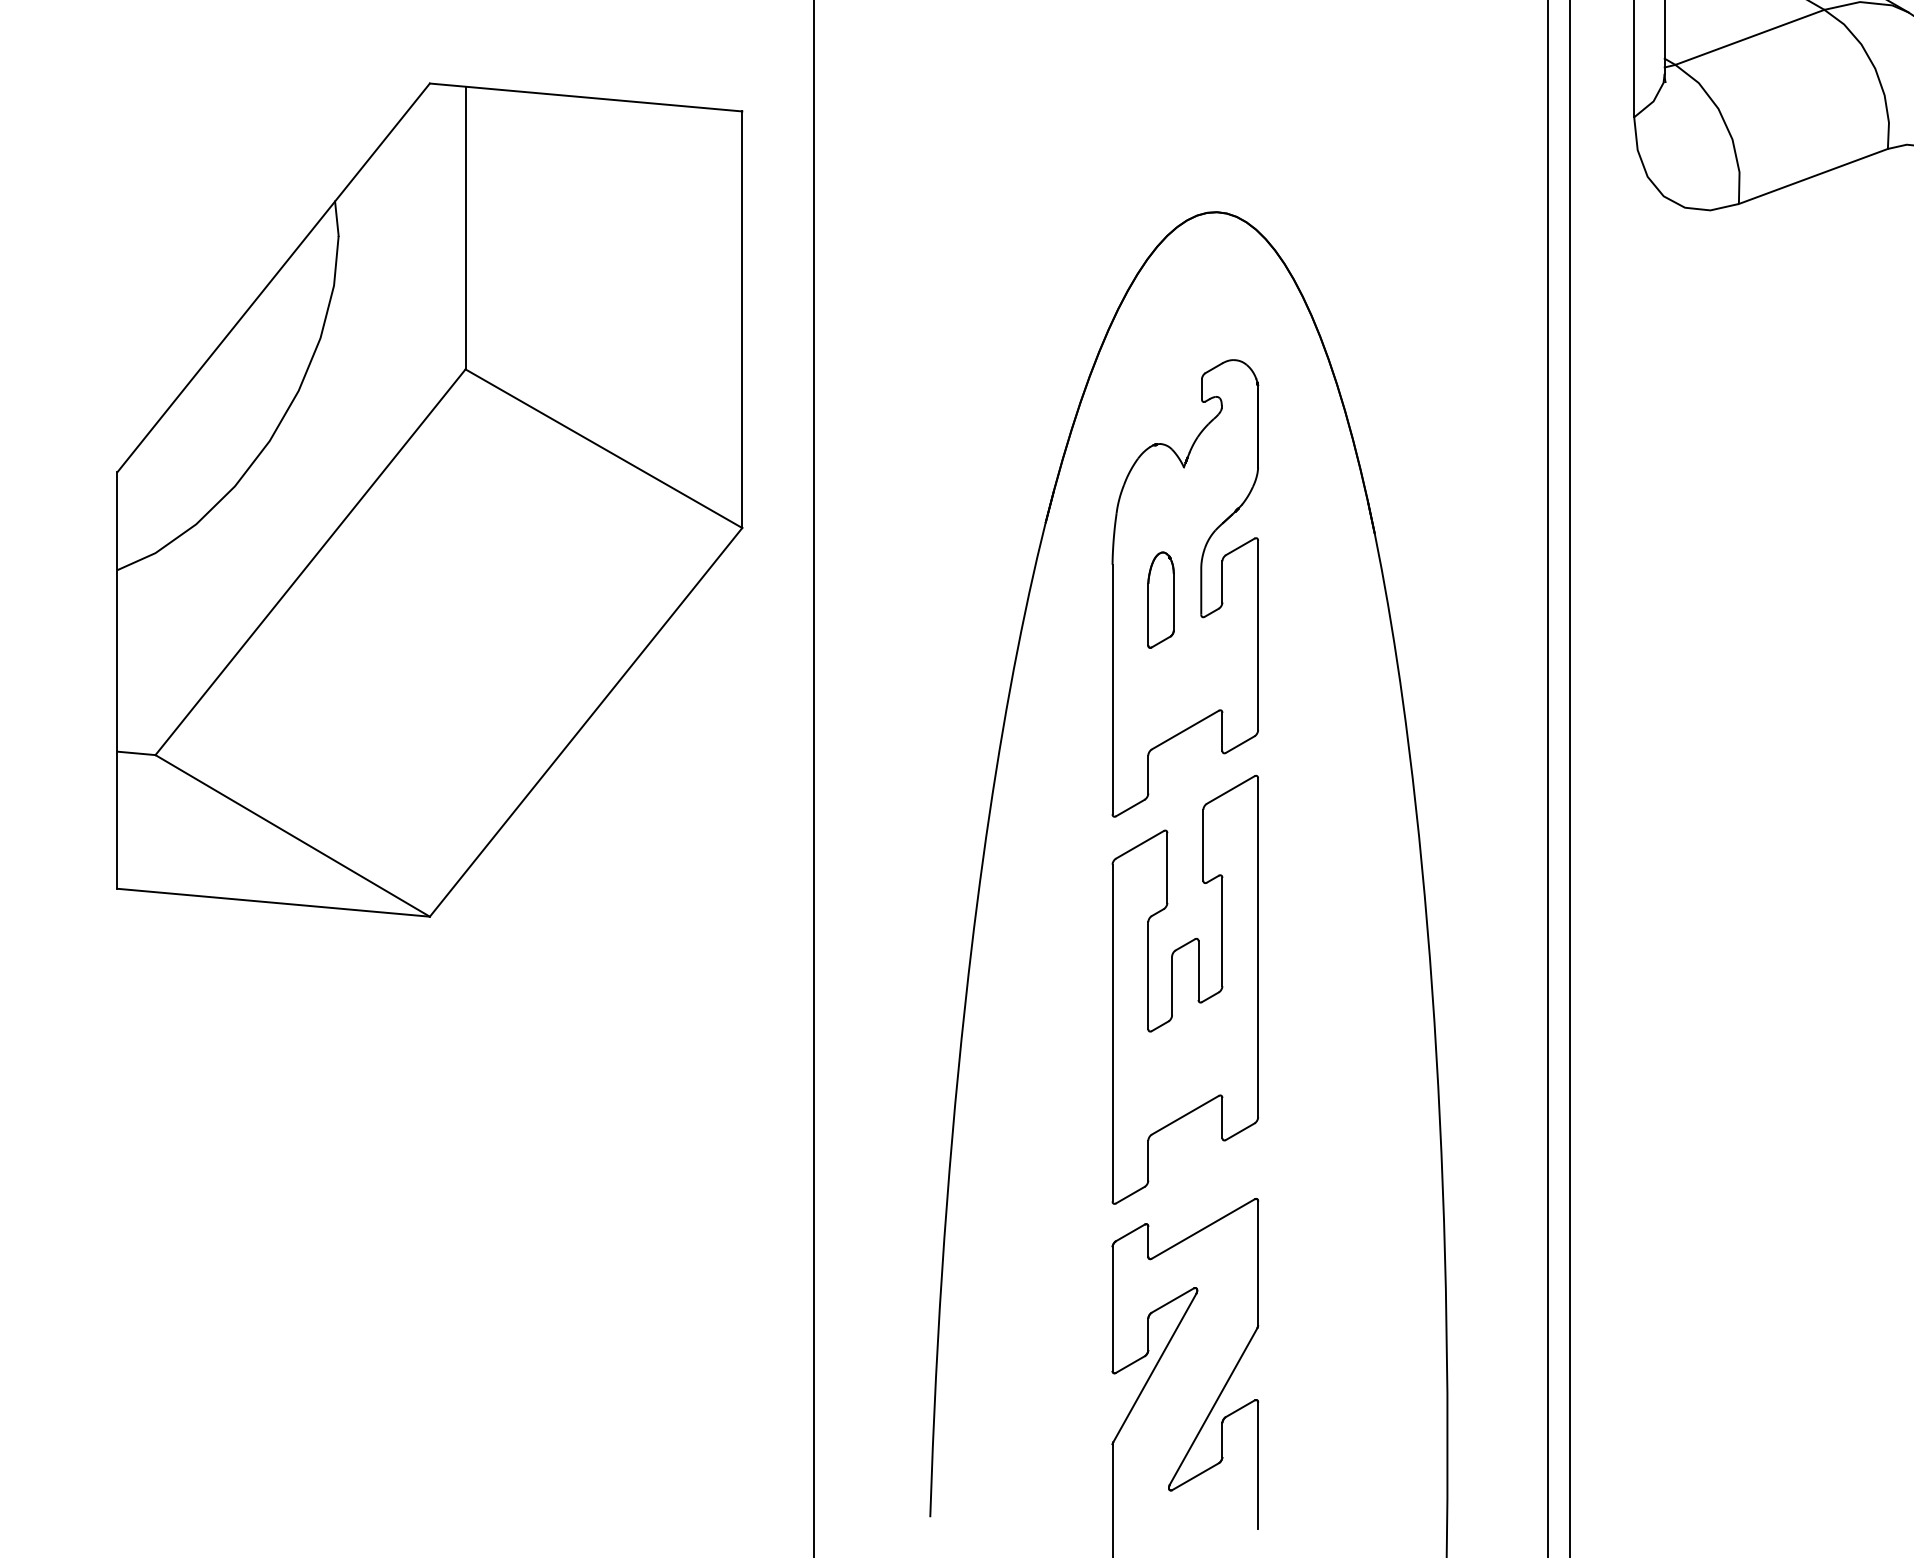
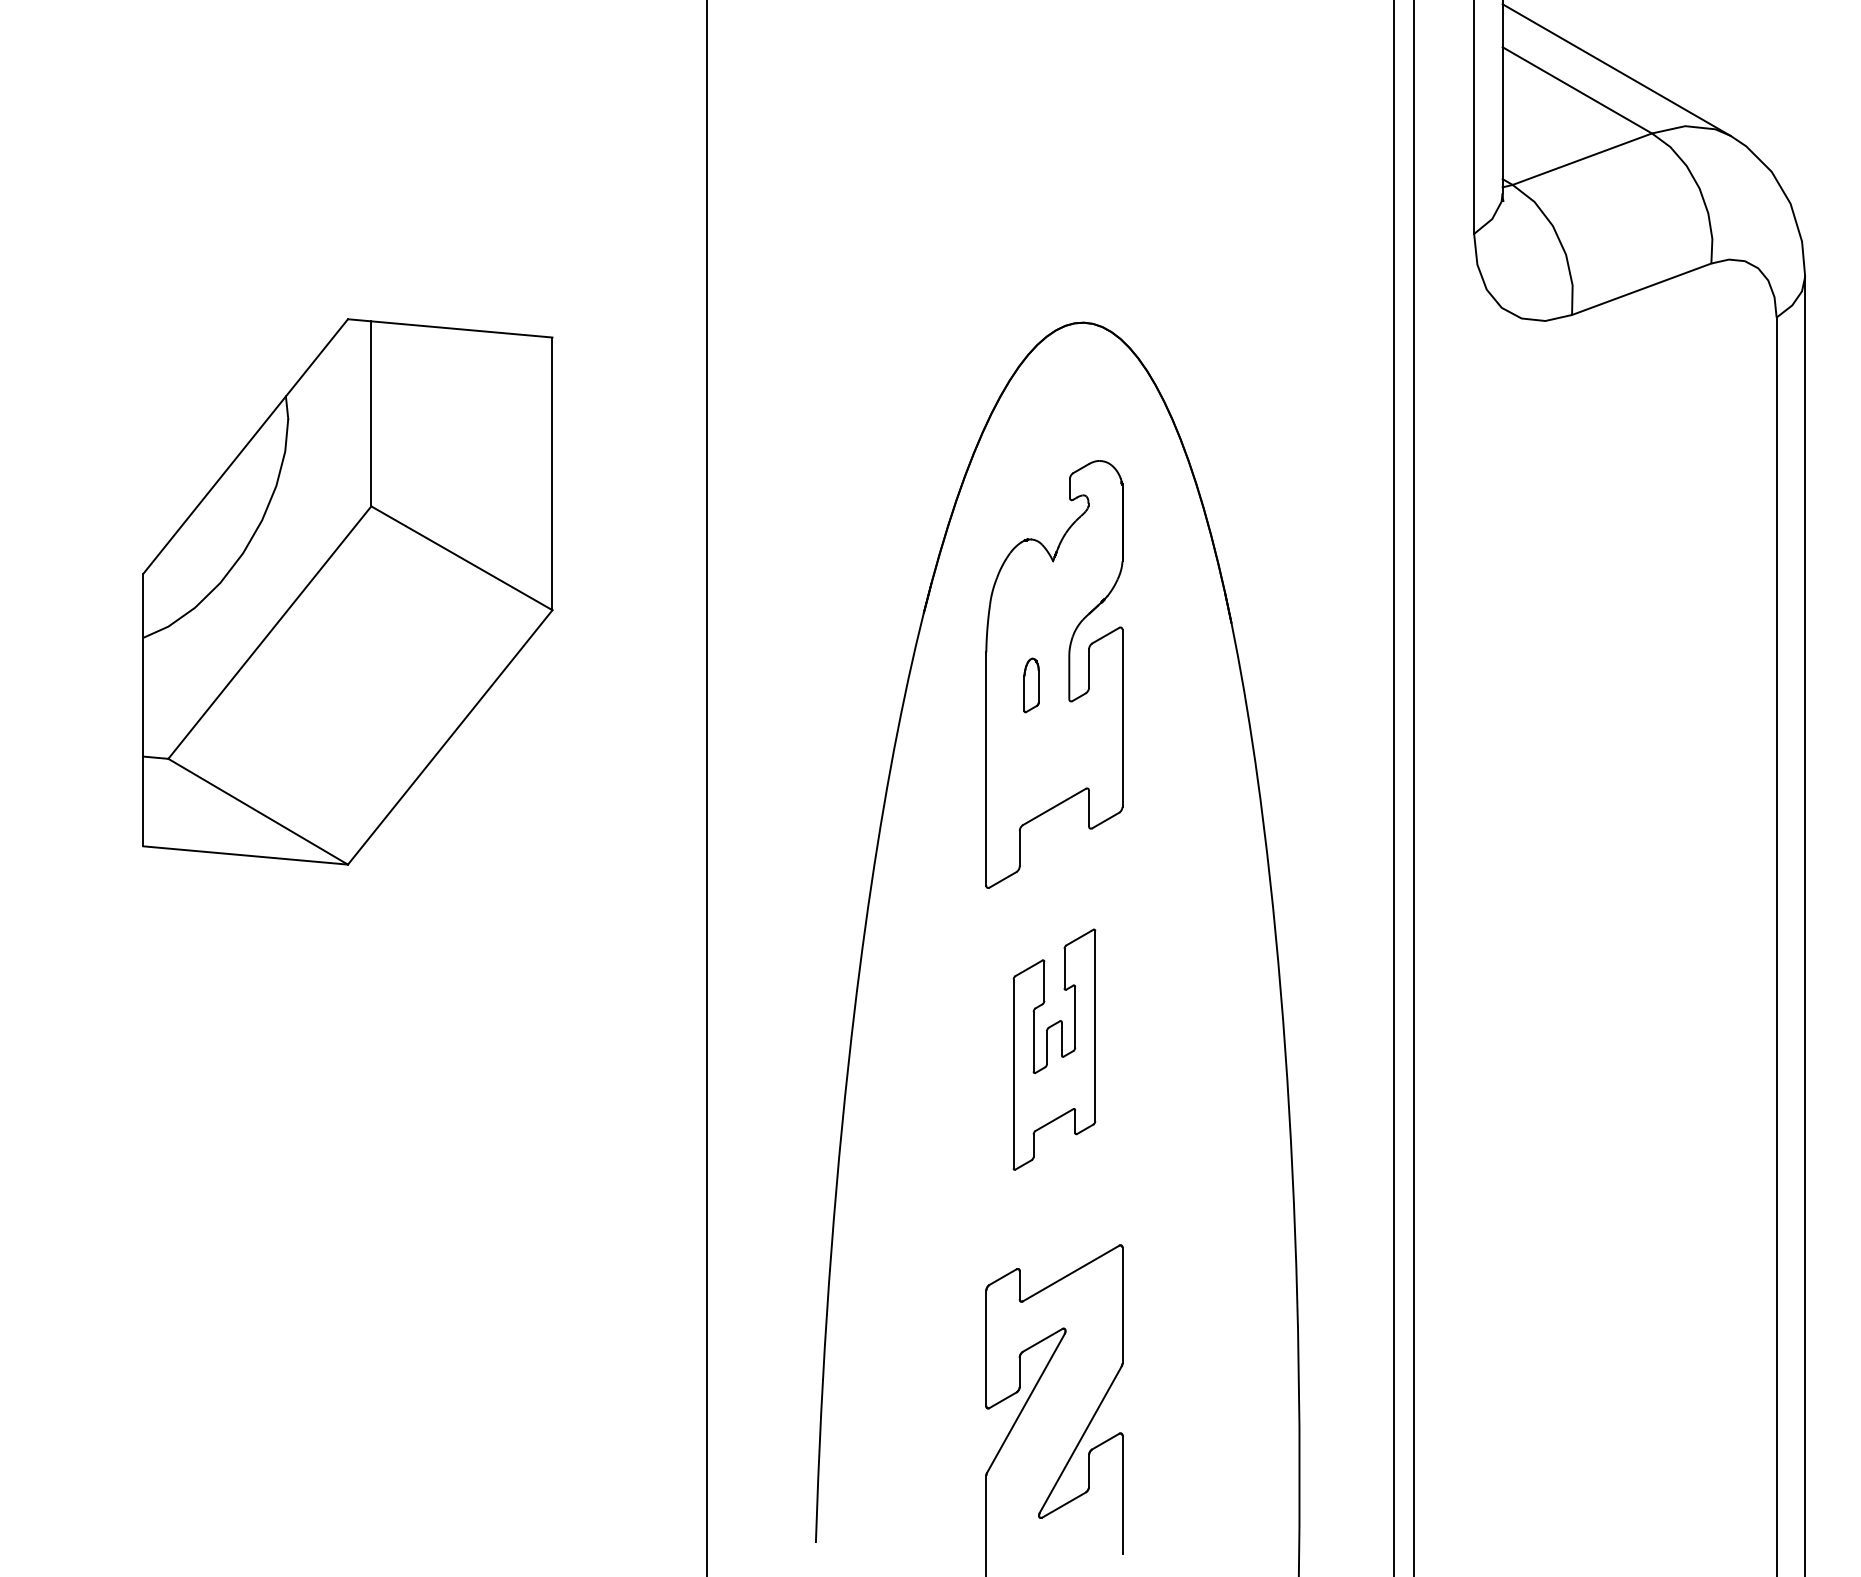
part: (429, 499) -> (347, 591), size x0.7
part: (1160, 600) -> (1031, 685), size x0.6
part: (1185, 989) -> (1054, 1049), size x0.6

